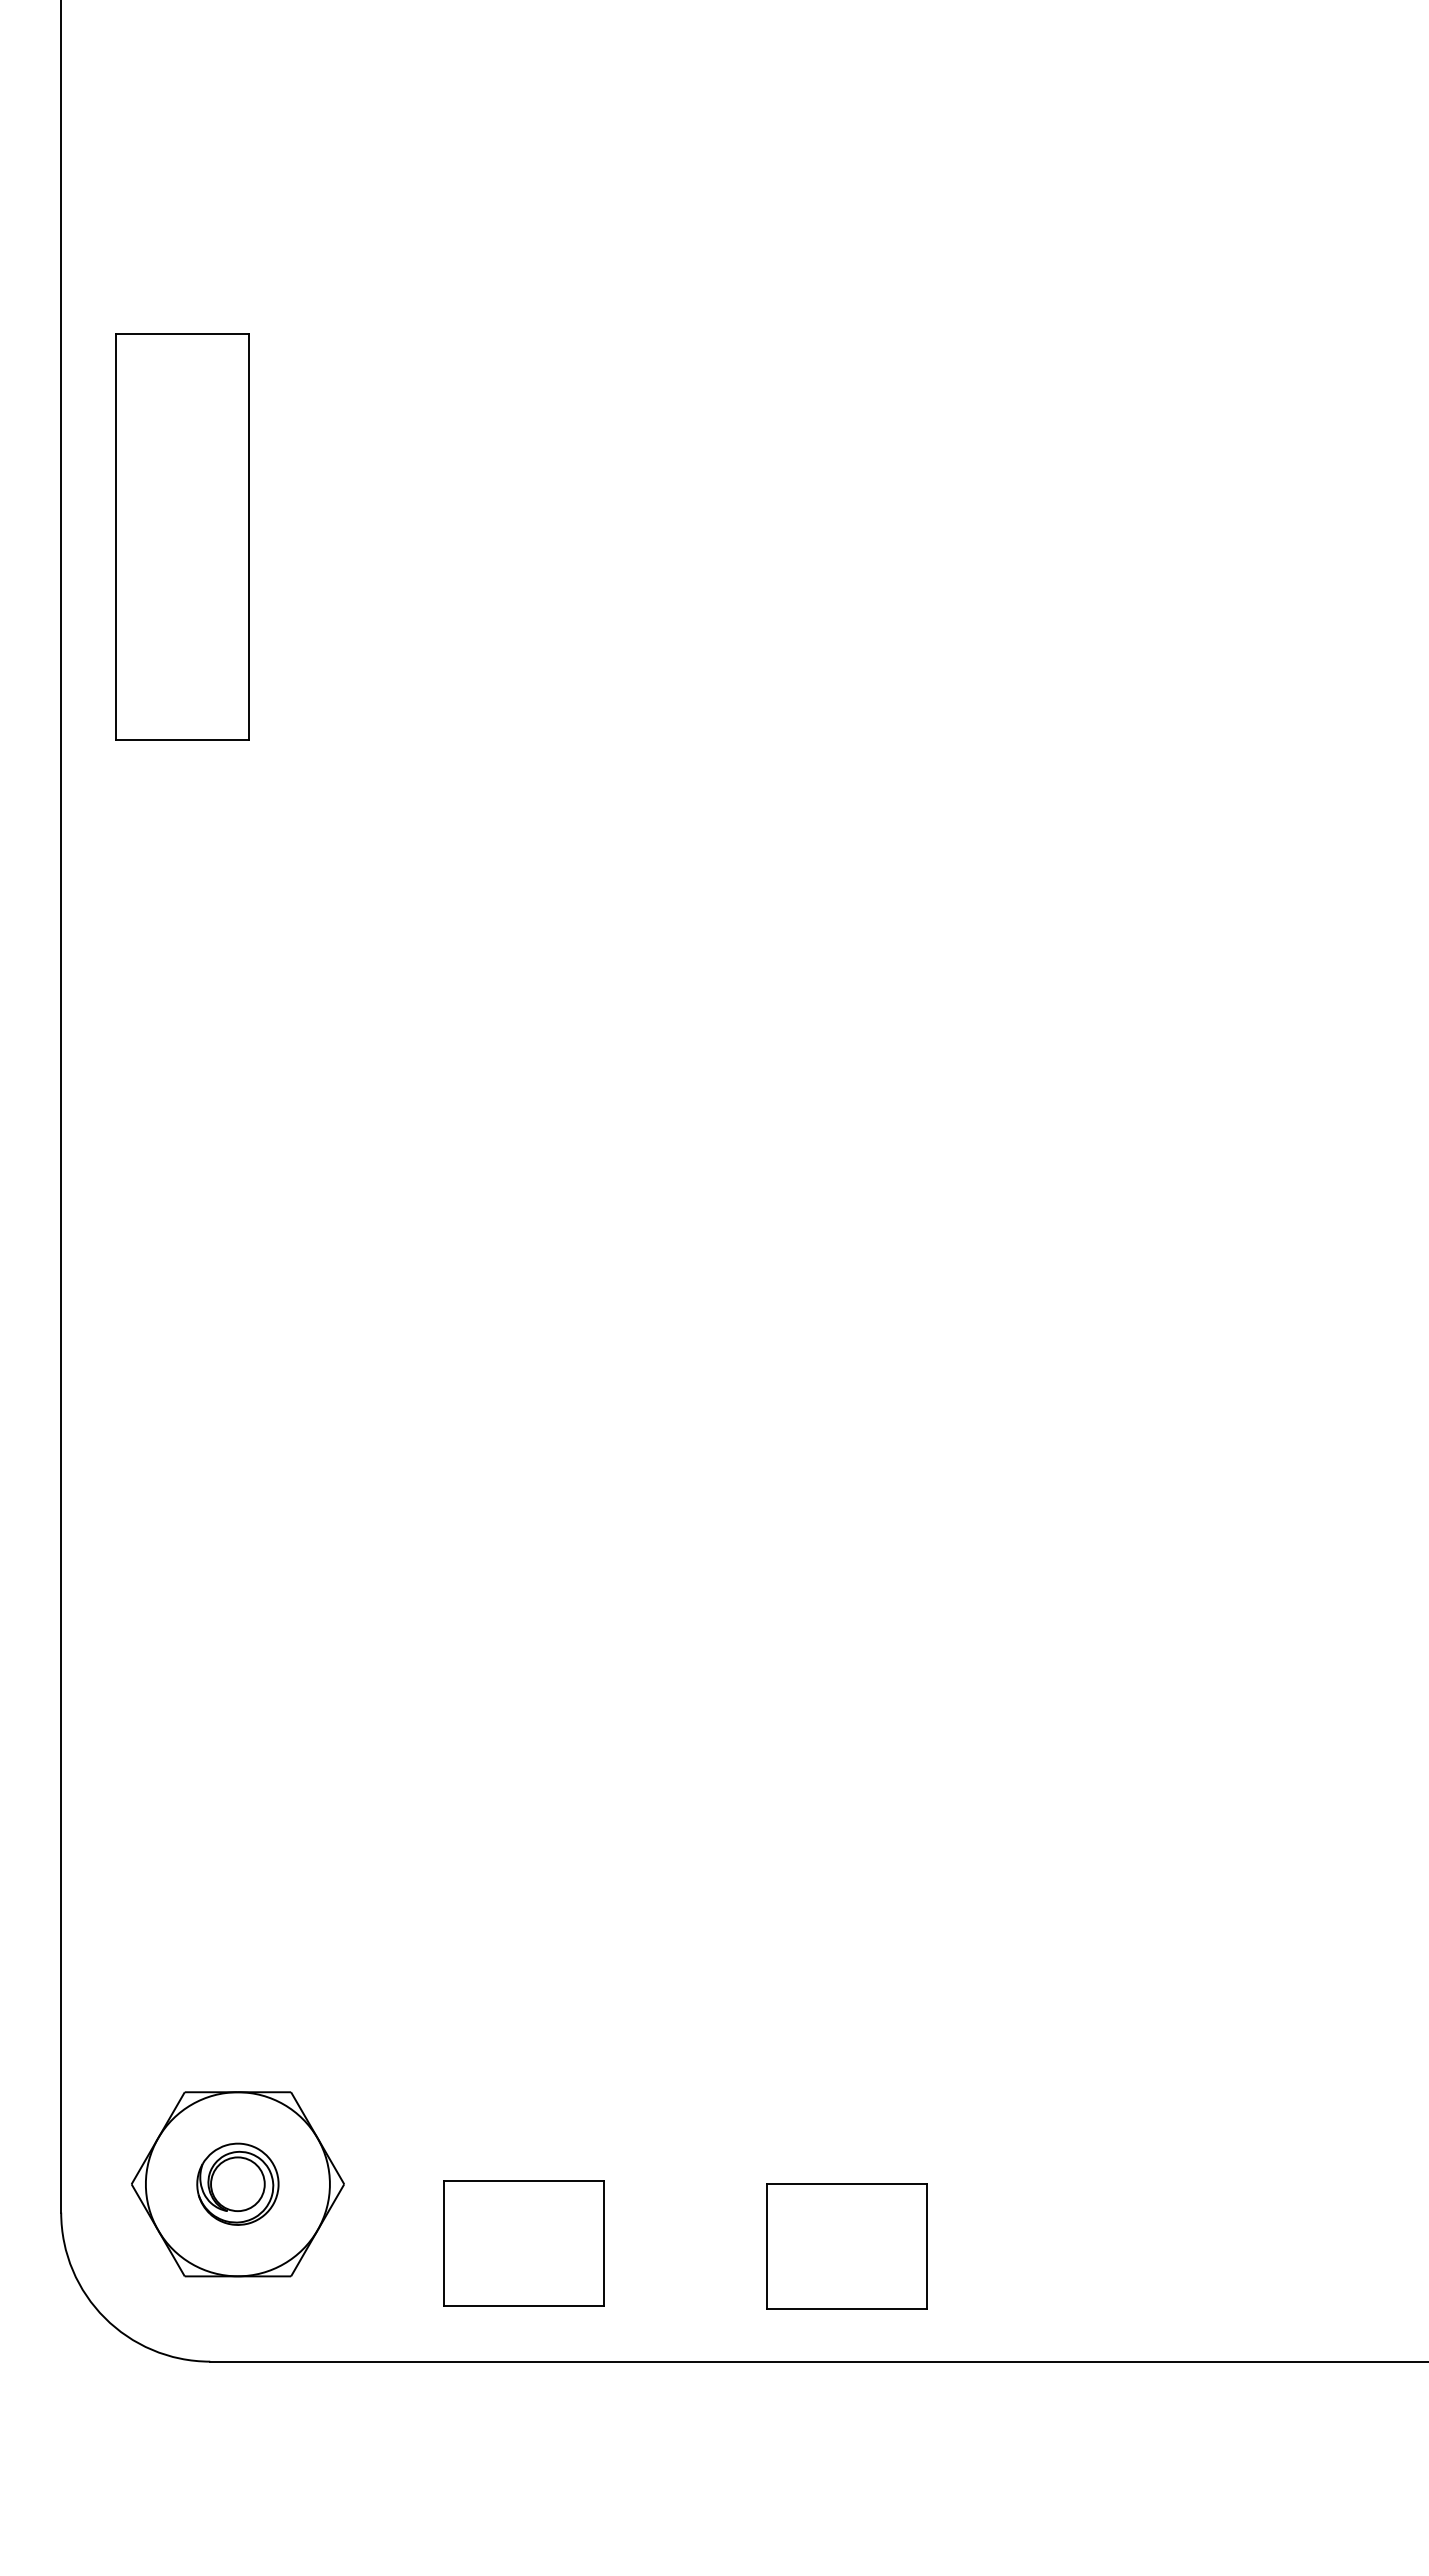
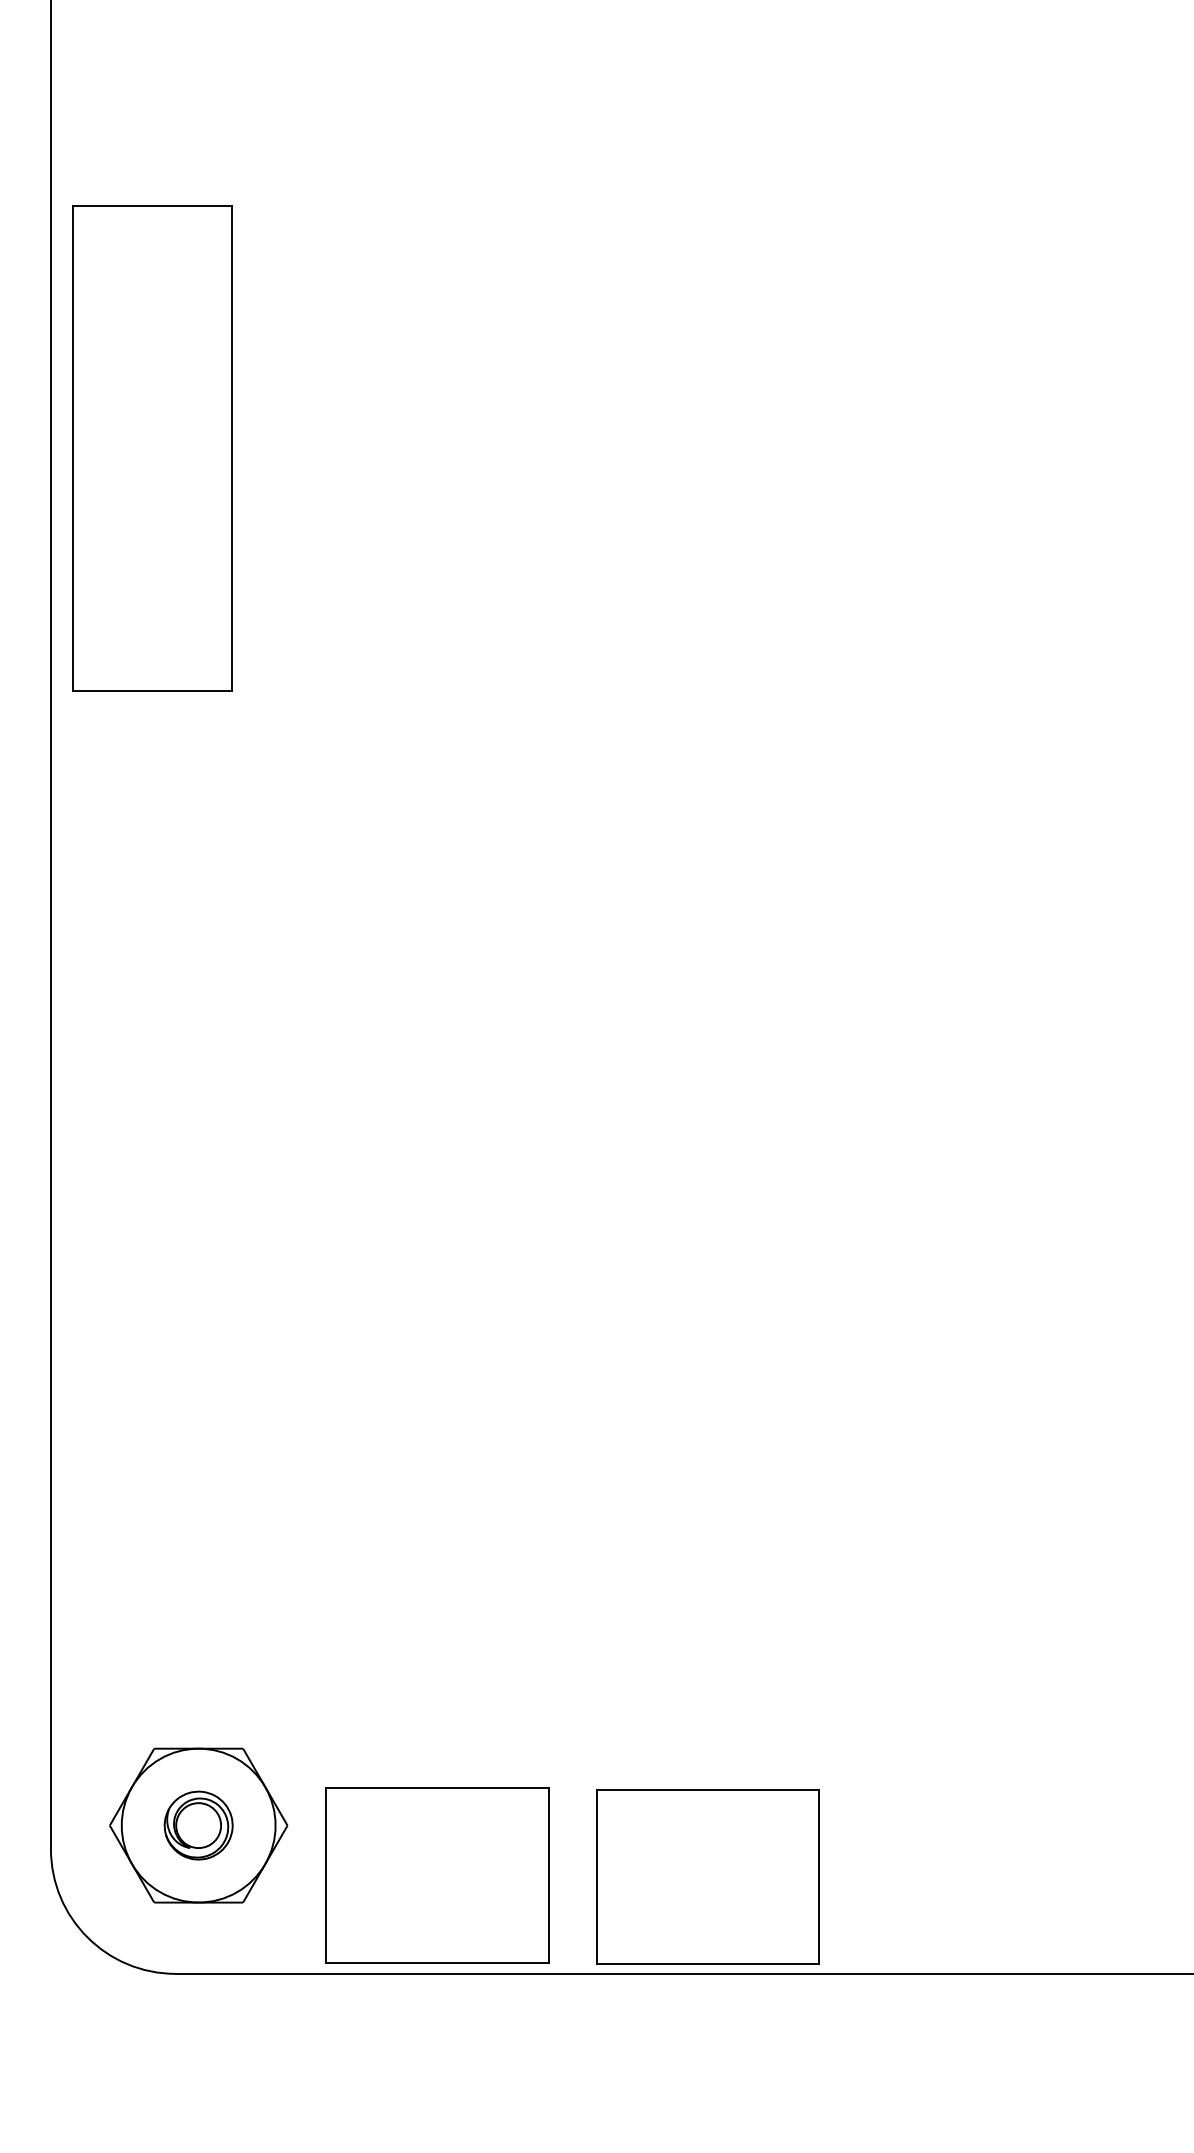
part: (181, 536) -> (151, 448), size x1.43
part: (523, 2243) -> (437, 1875), size x1.67
part: (846, 2245) -> (707, 1876), size x1.67

